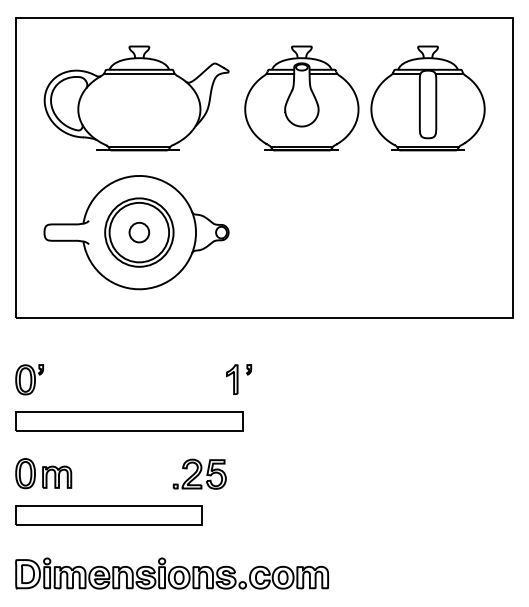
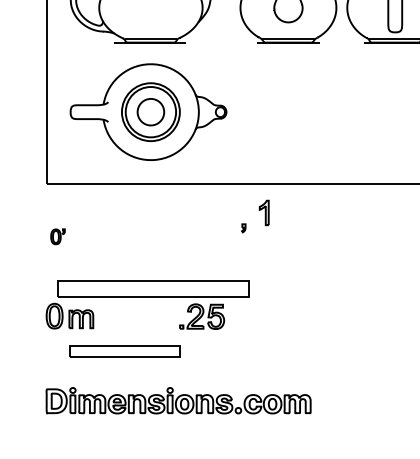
circle: (139, 232) -> (151, 112), size x1.6
part: (29, 379) -> (57, 236), size x0.6
part: (232, 379) -> (264, 212), moved
part: (129, 421) -> (153, 288), moved
part: (108, 515) -> (124, 351), size x0.7

